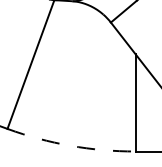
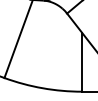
arc: (70, 146) -> (42, 88), dashed -> solid

